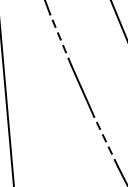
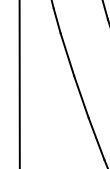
line: (61, 40) -> (67, 54), dashed -> solid
line: (106, 141) -> (96, 138), dashed -> solid

